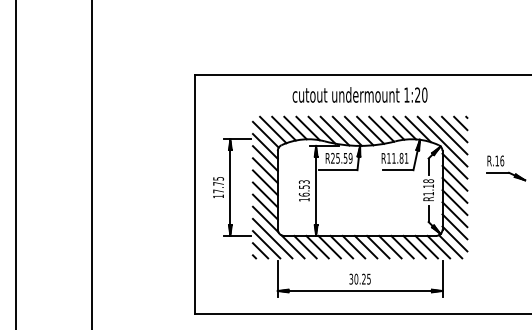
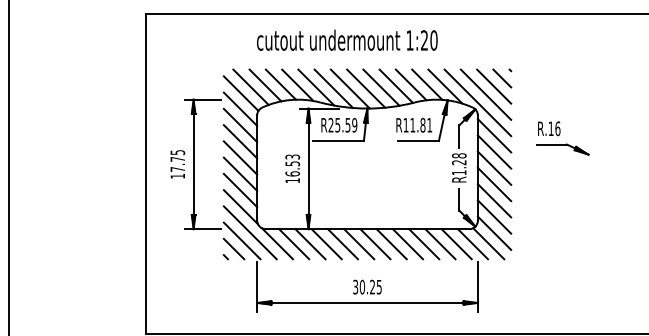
text: (359, 94) -> (346, 39), moved
text: (428, 186) -> (459, 162), R1.18 -> R1.28

